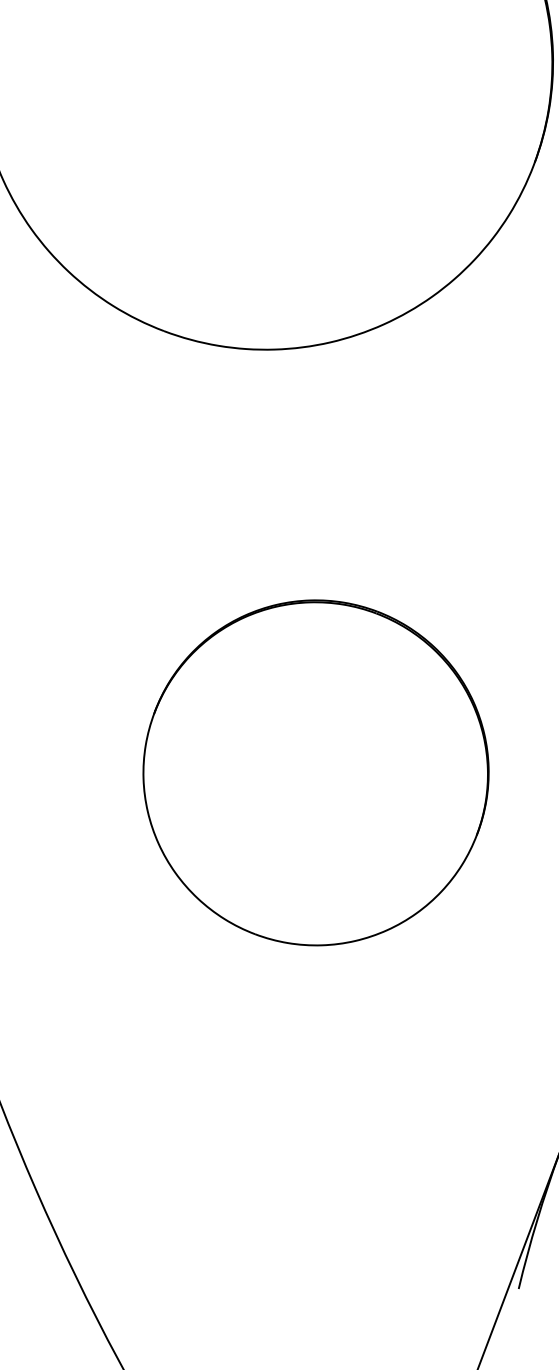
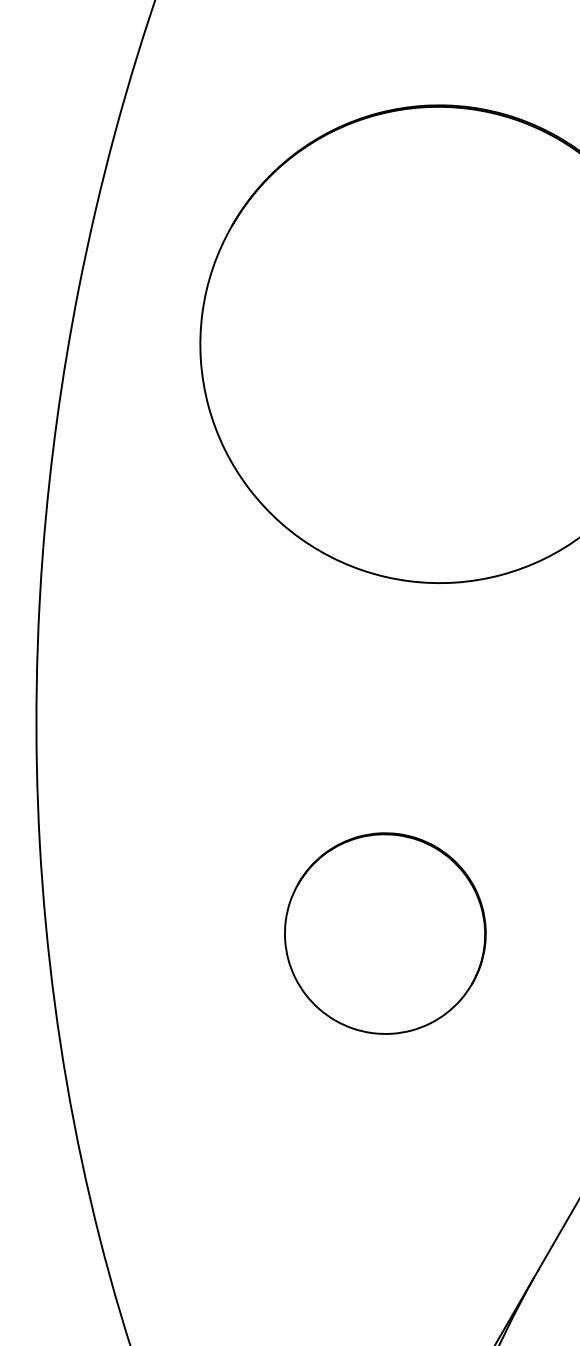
part: (316, 772) -> (385, 933), size x0.7

